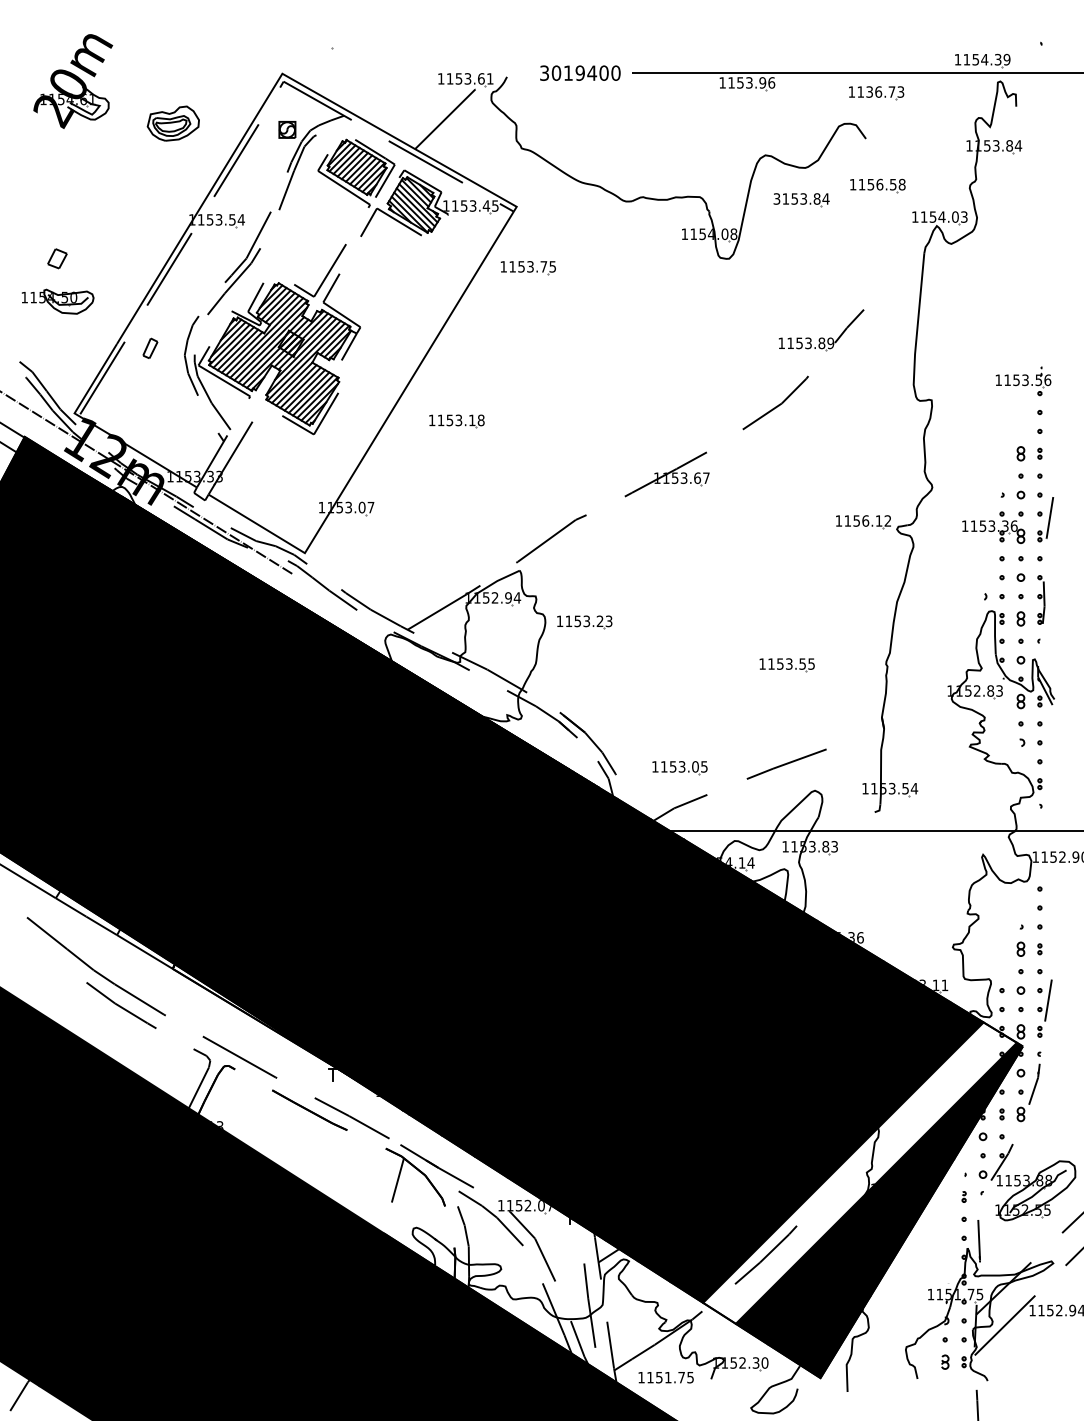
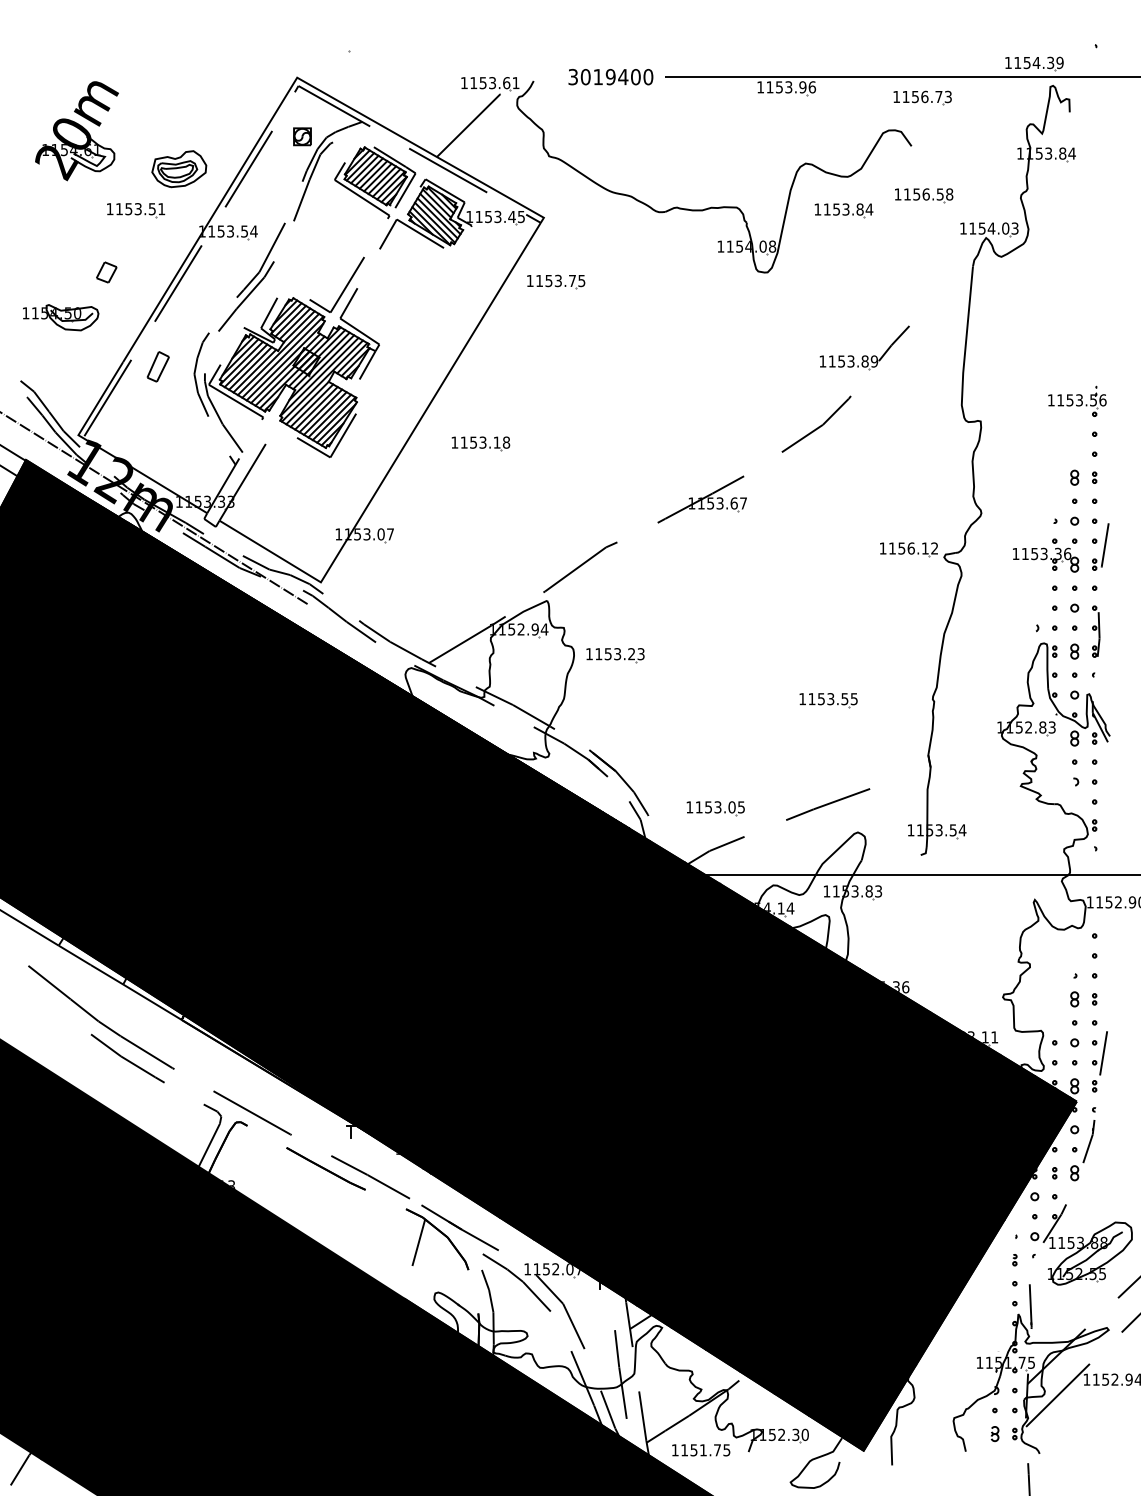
part: (73, 81) -> (77, 131), moved
text: (869, 91) -> (915, 96), 1136.73 -> 1156.73
part: (172, 123) -> (178, 169), moved
text: (776, 198) -> (817, 209), 3153.84 -> 1153.84
part: (128, 199) -> (135, 210), added
part: (57, 258) -> (106, 272), moved
part: (150, 348) -> (158, 366), size x1.43
fill: (859, 1172) -> (904, 1234), added

